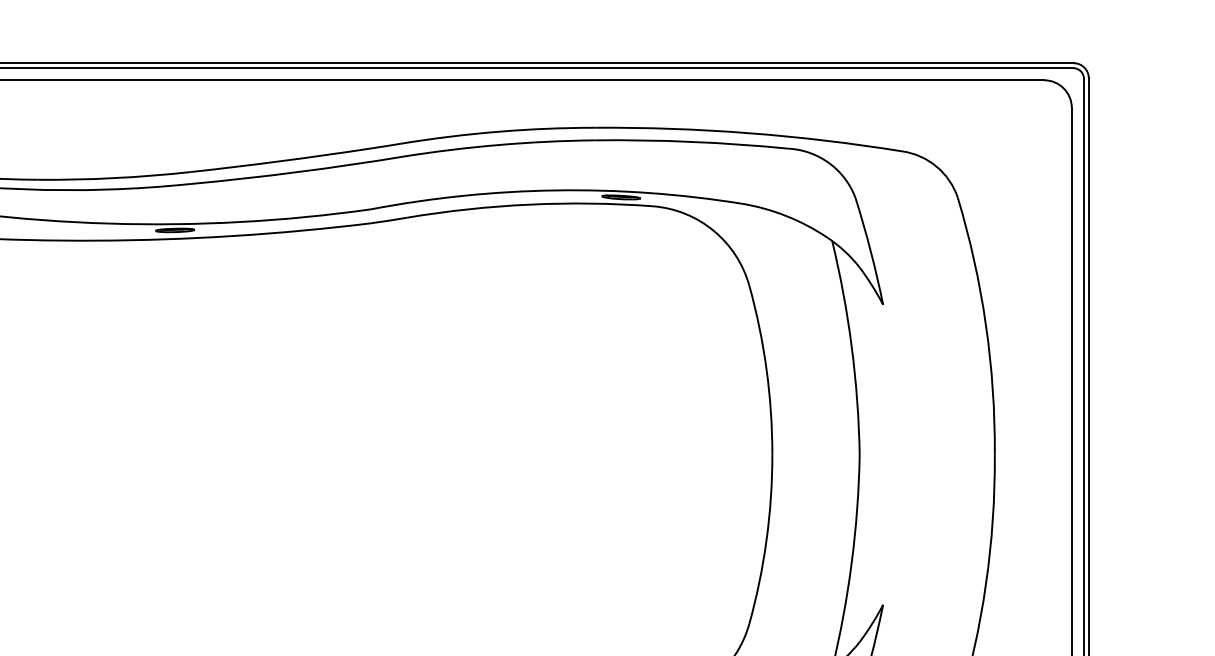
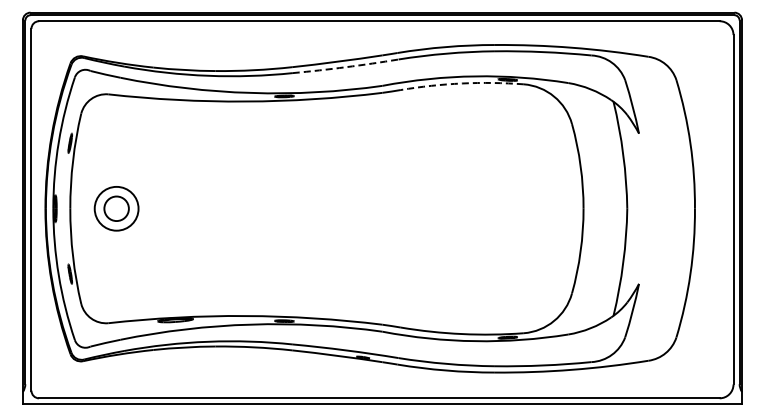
arc: (297, 172) -> (345, 67), solid -> dashed
arc: (530, 204) -> (462, 83), solid -> dashed

